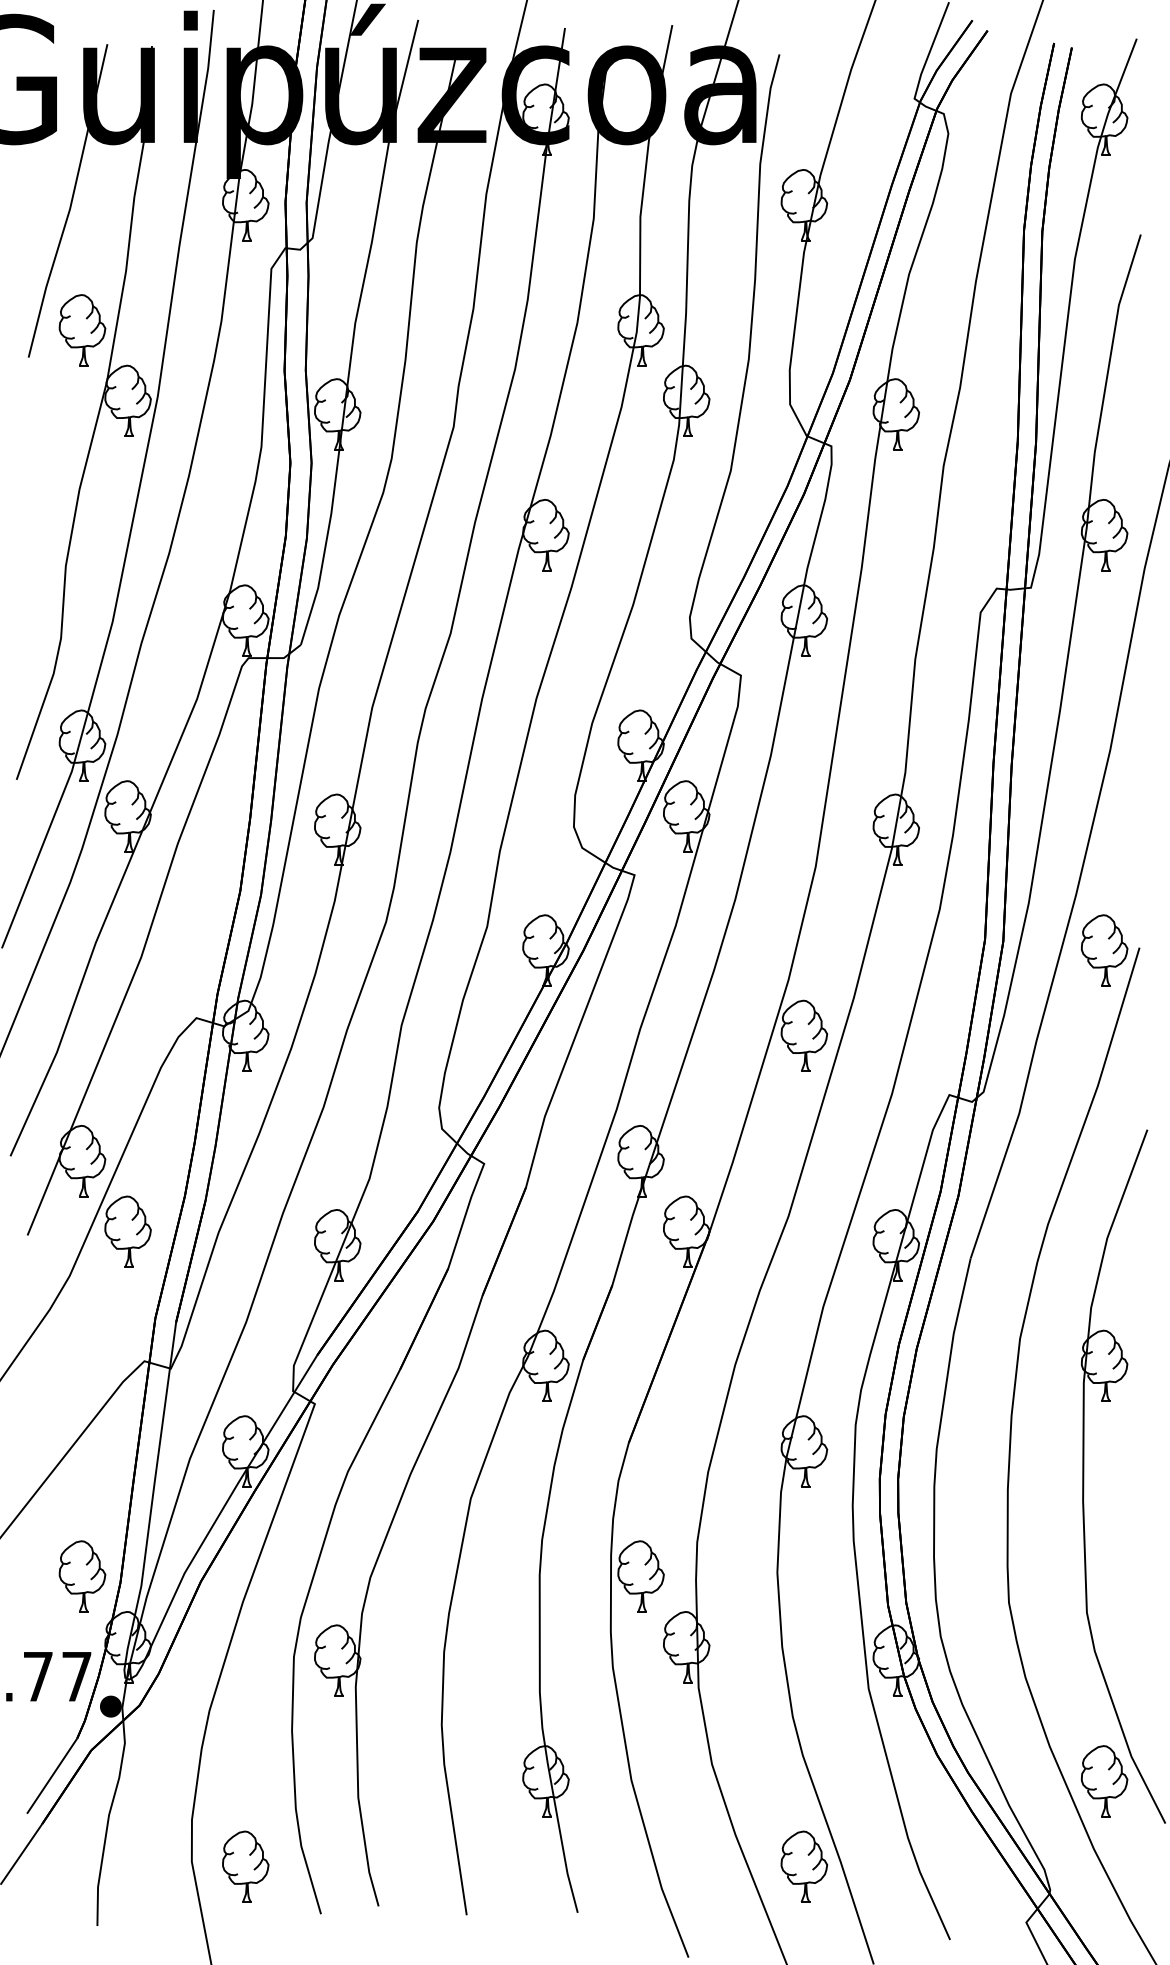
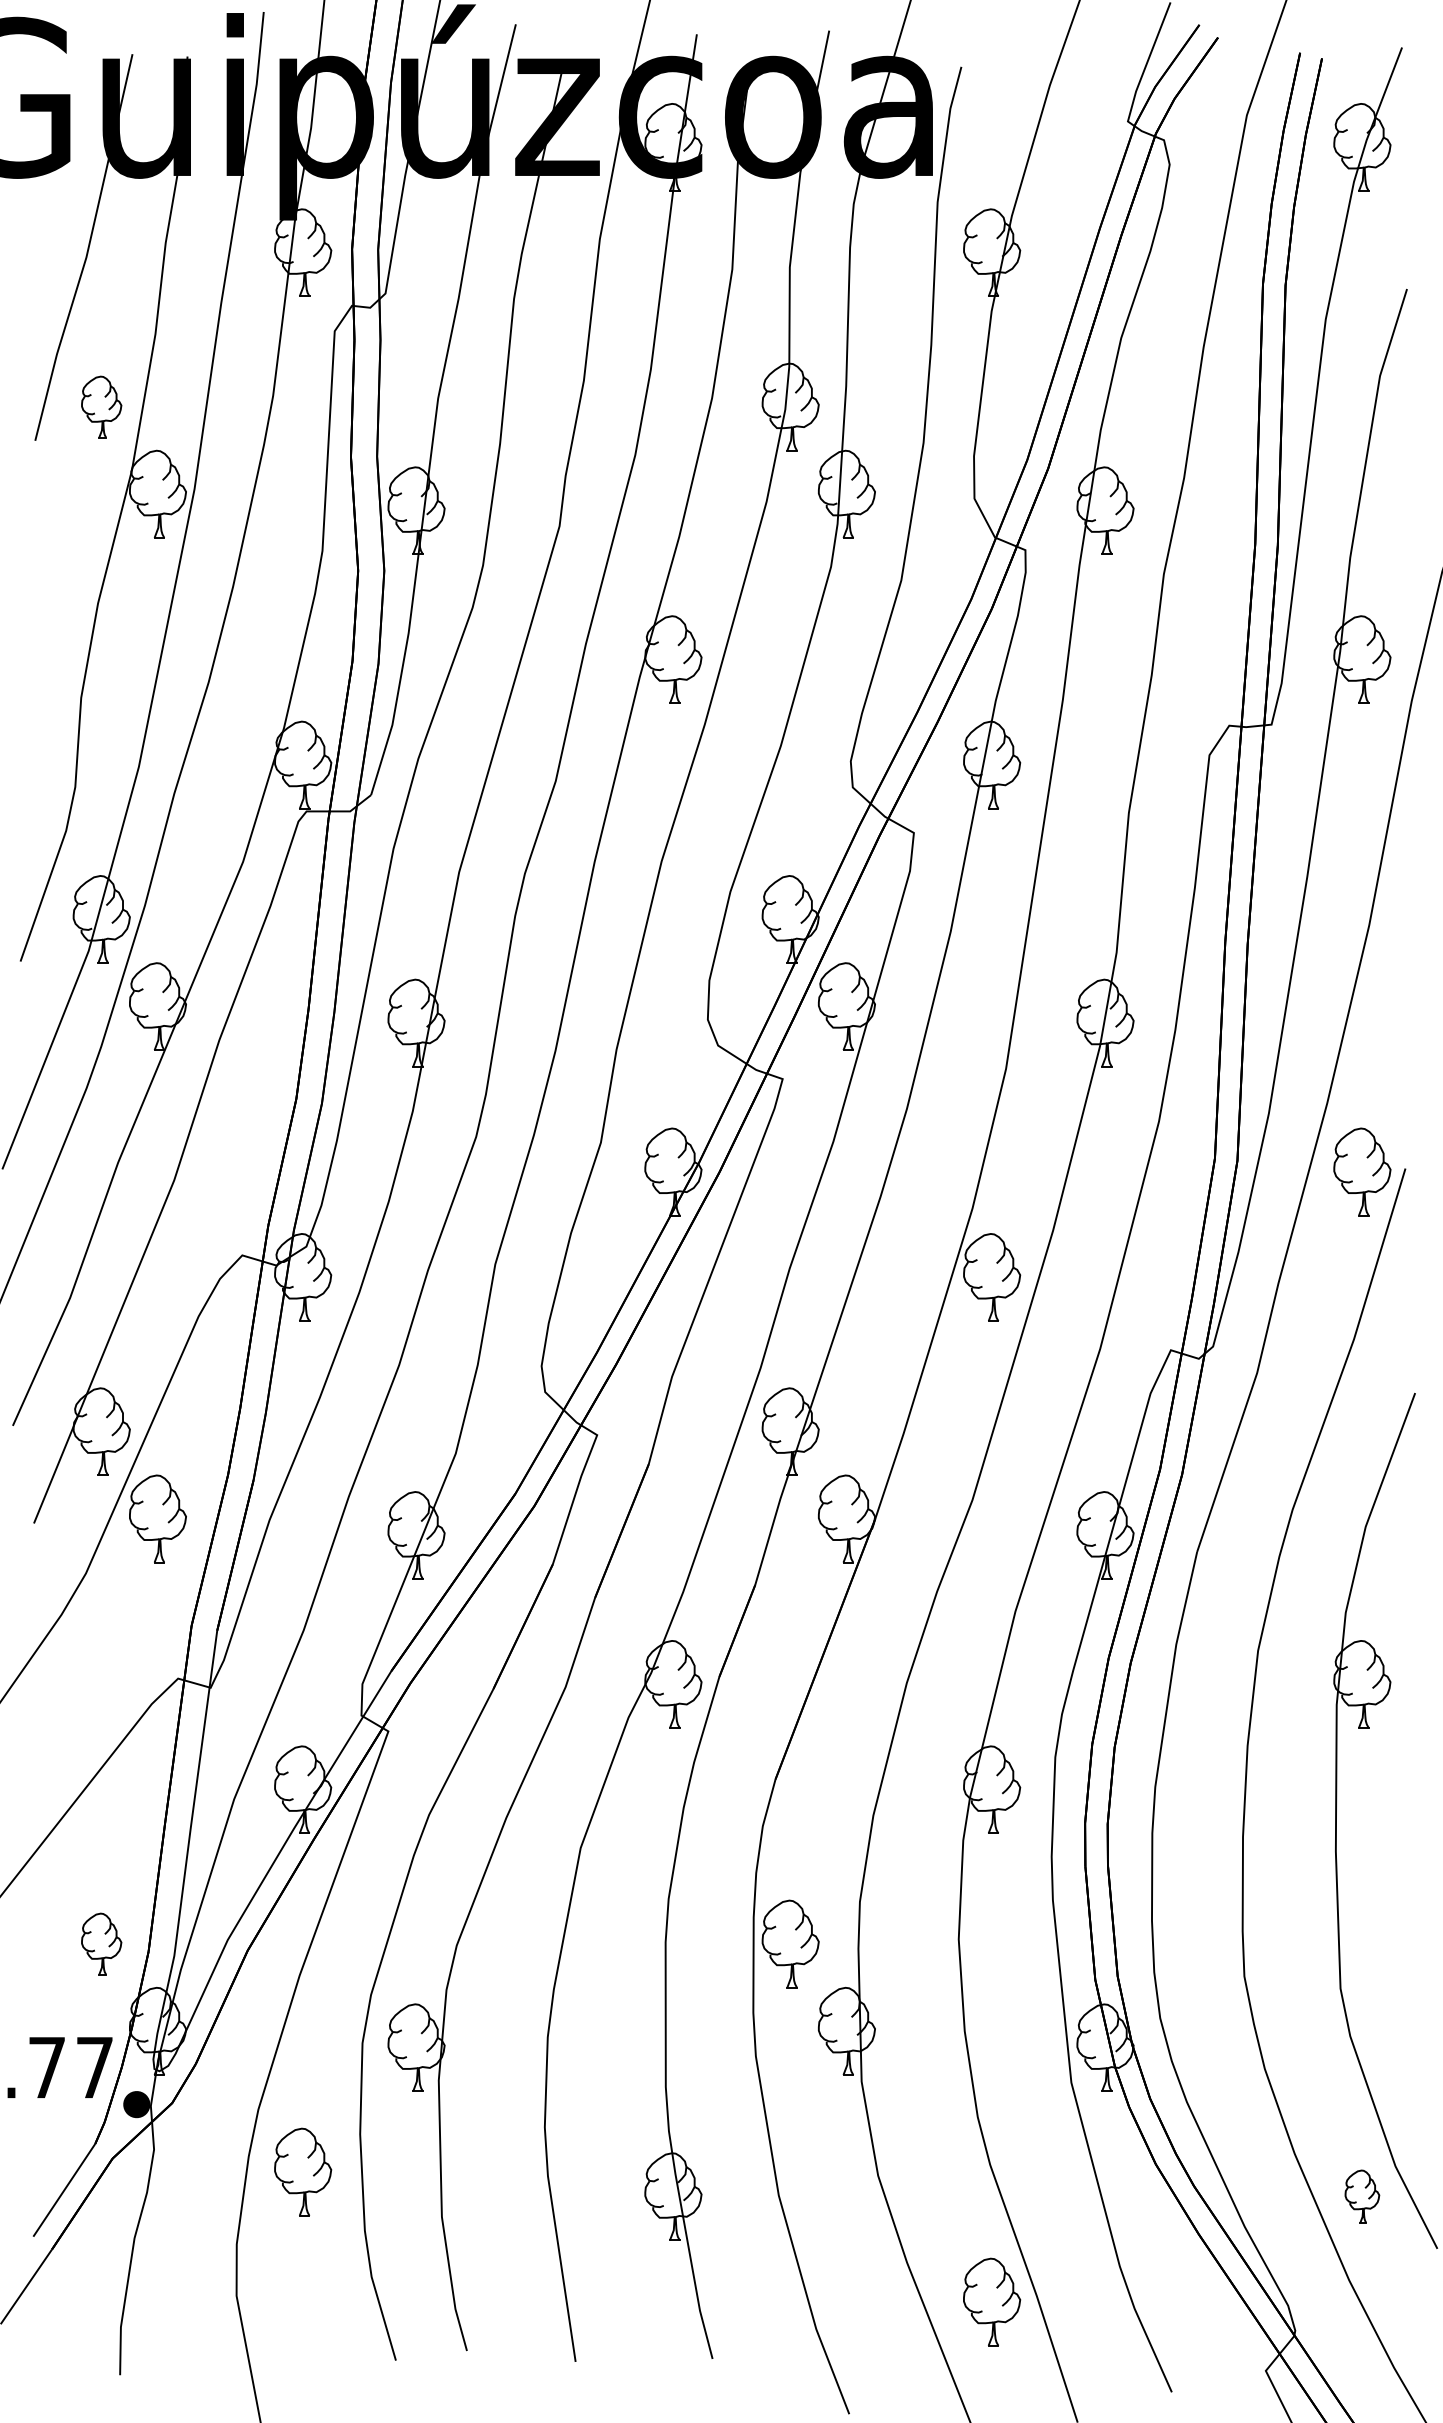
part: (82, 329) -> (101, 406), size x0.7
part: (82, 1576) -> (101, 1943), size x0.7
part: (1104, 1781) -> (1362, 2196), size x0.6
part: (246, 1866) -> (303, 2171), moved

